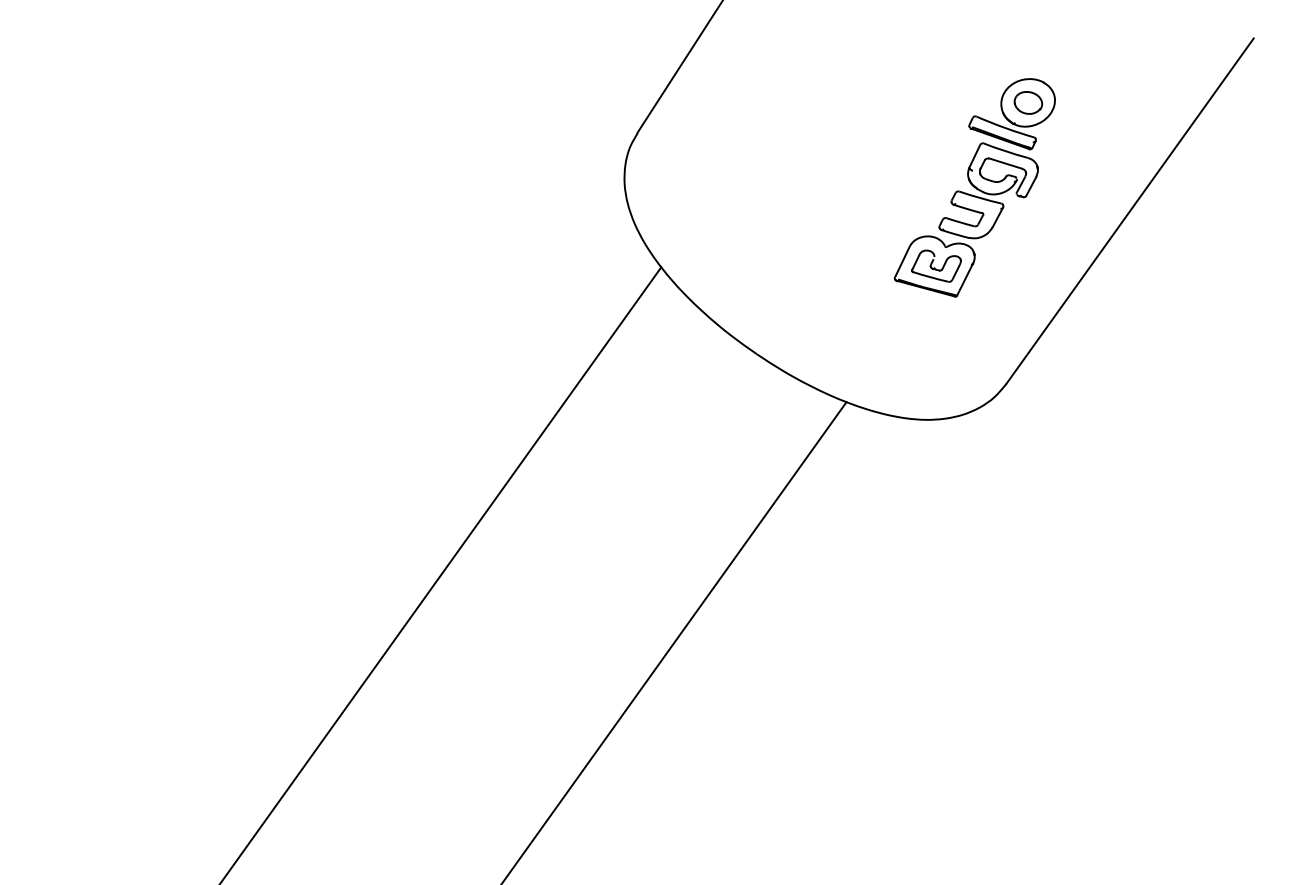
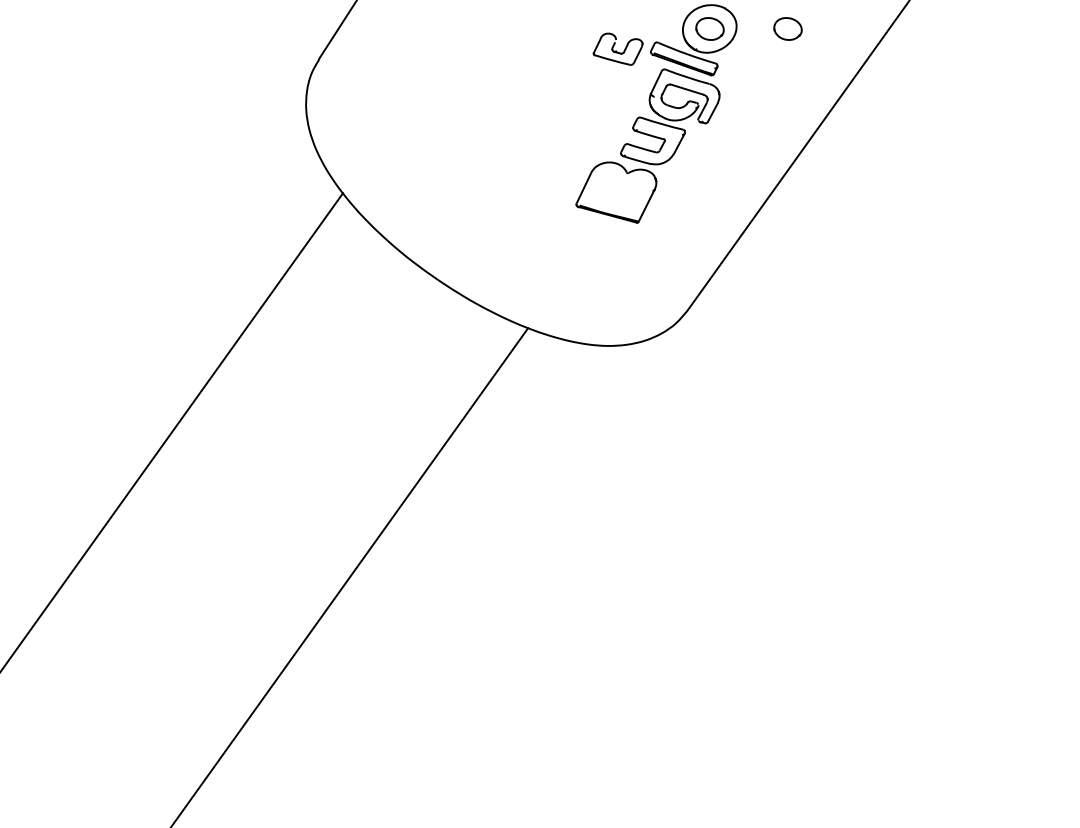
part: (1106, 102) -> (788, 28), added
part: (936, 265) -> (618, 48), moved

